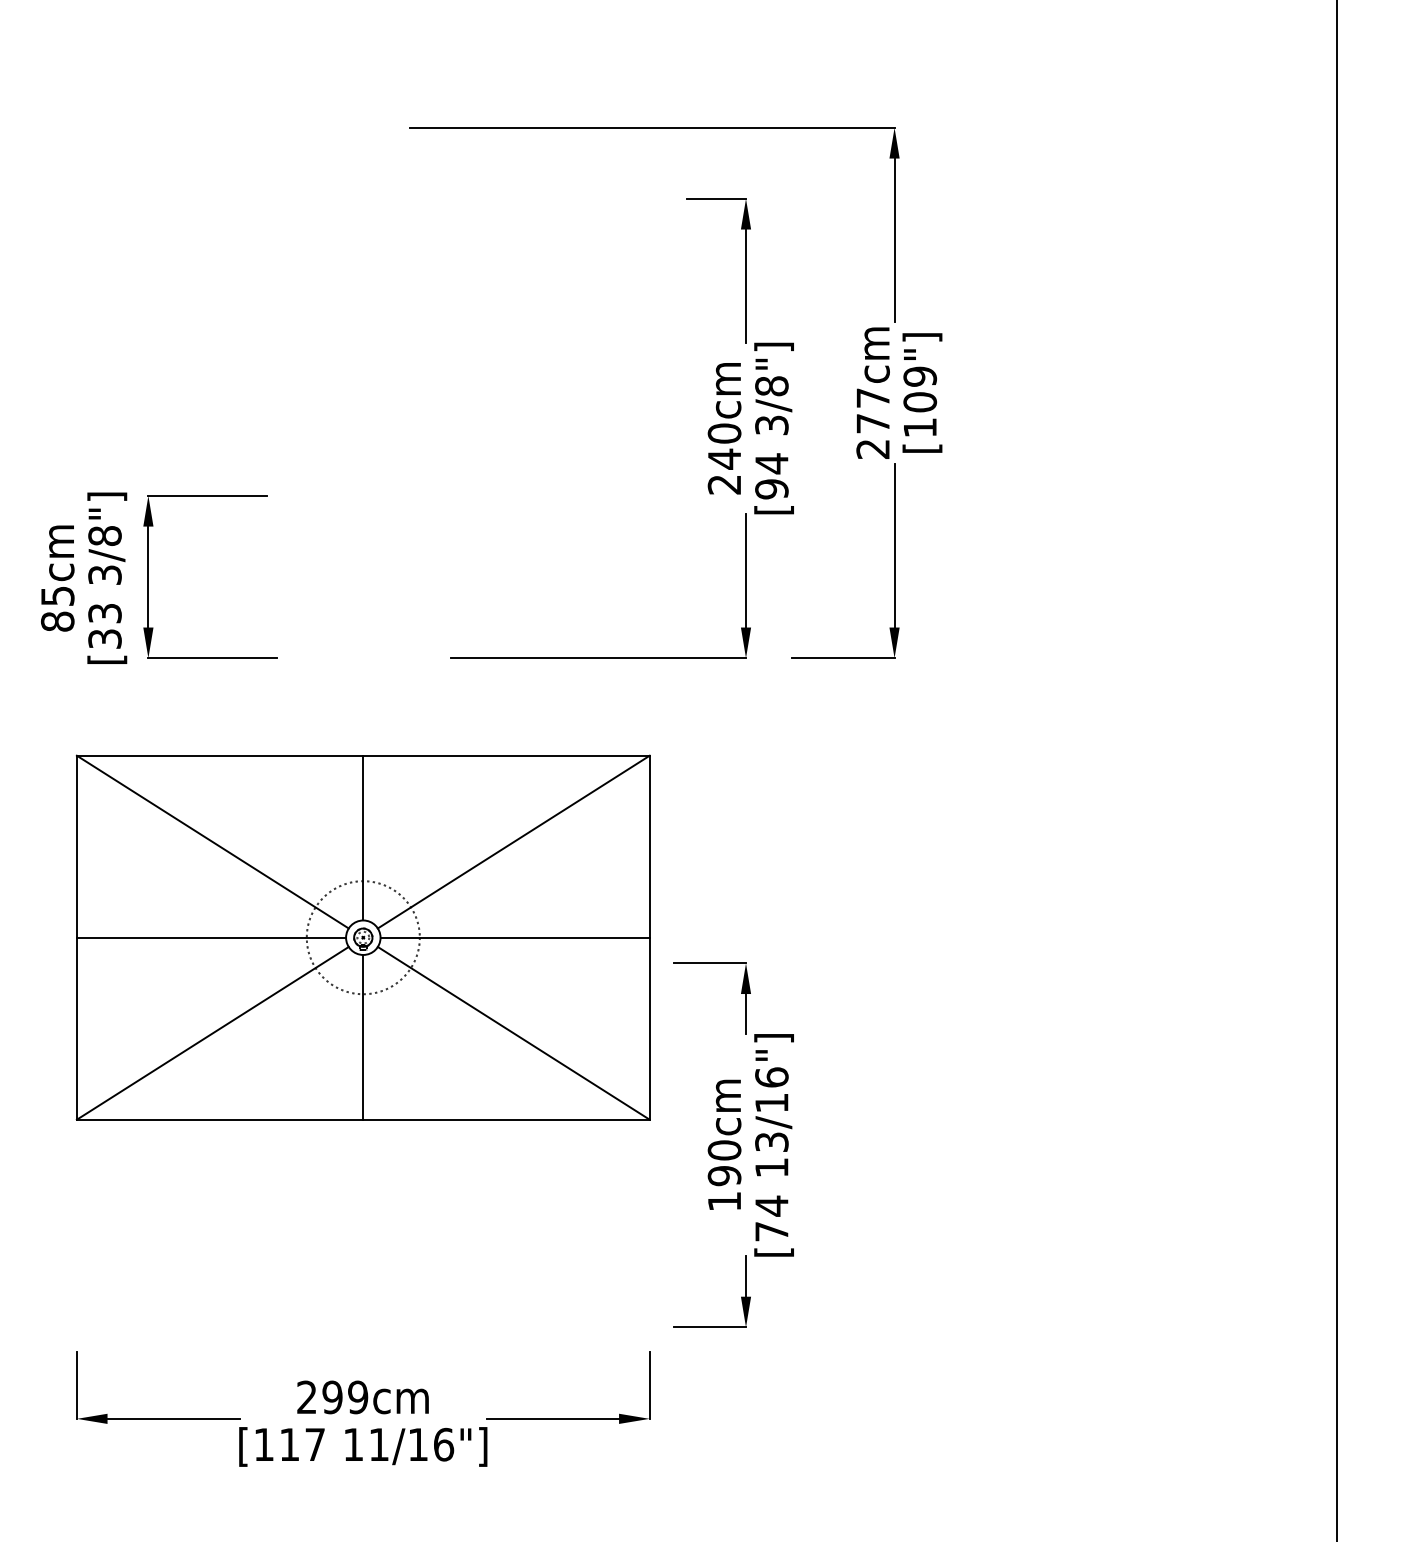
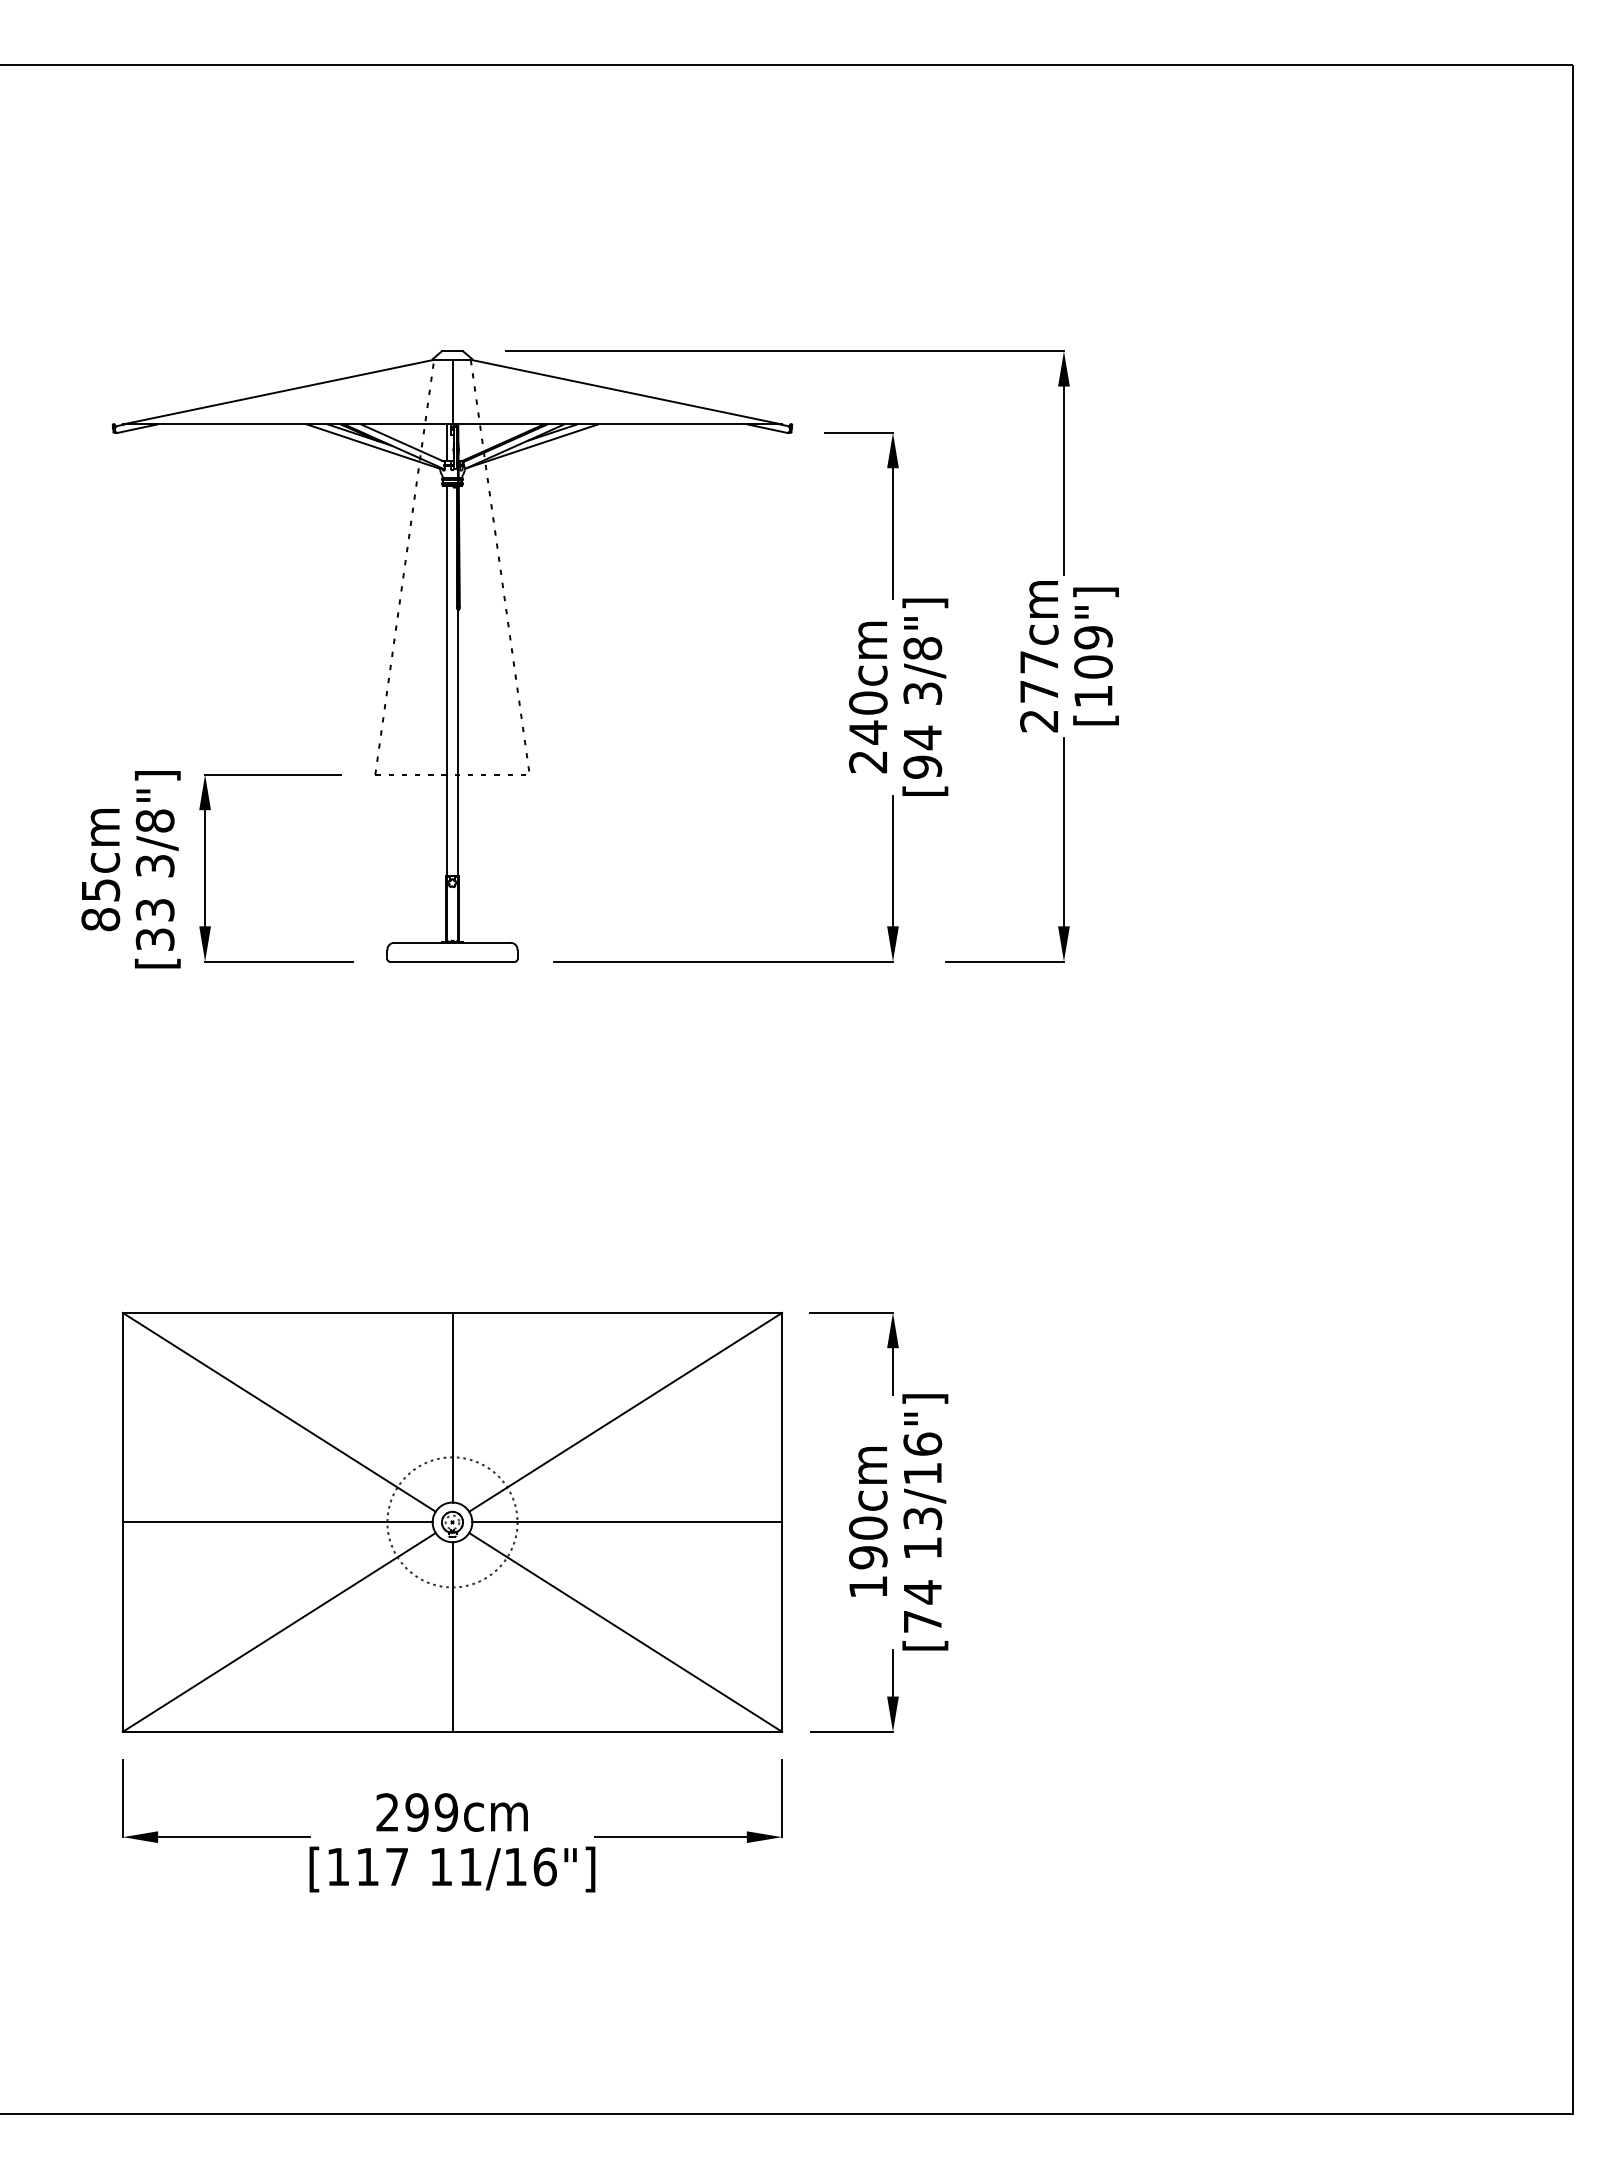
part: (363, 393) -> (452, 656), added
part: (363, 936) -> (452, 1521), moved

